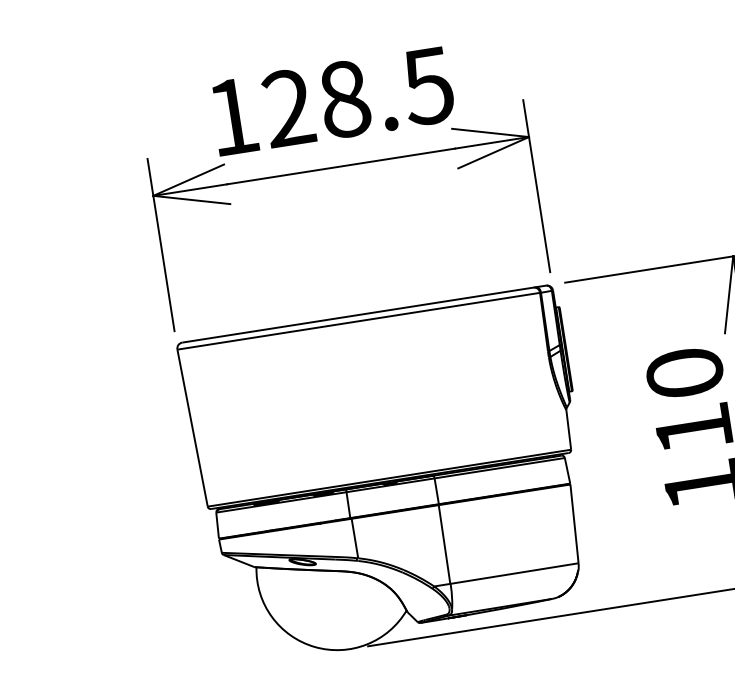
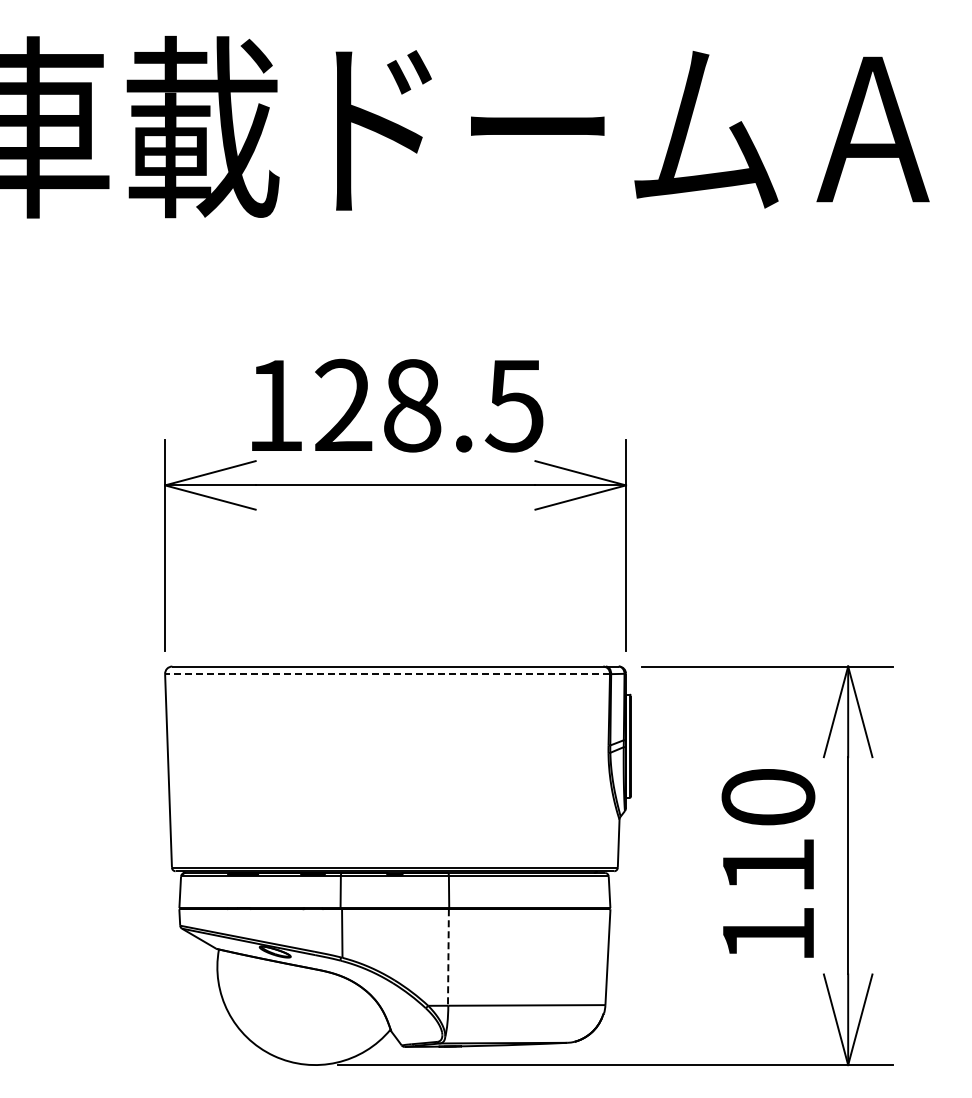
line: (358, 321) -> (387, 674), solid -> dashed
line: (444, 545) -> (448, 958), solid -> dashed

